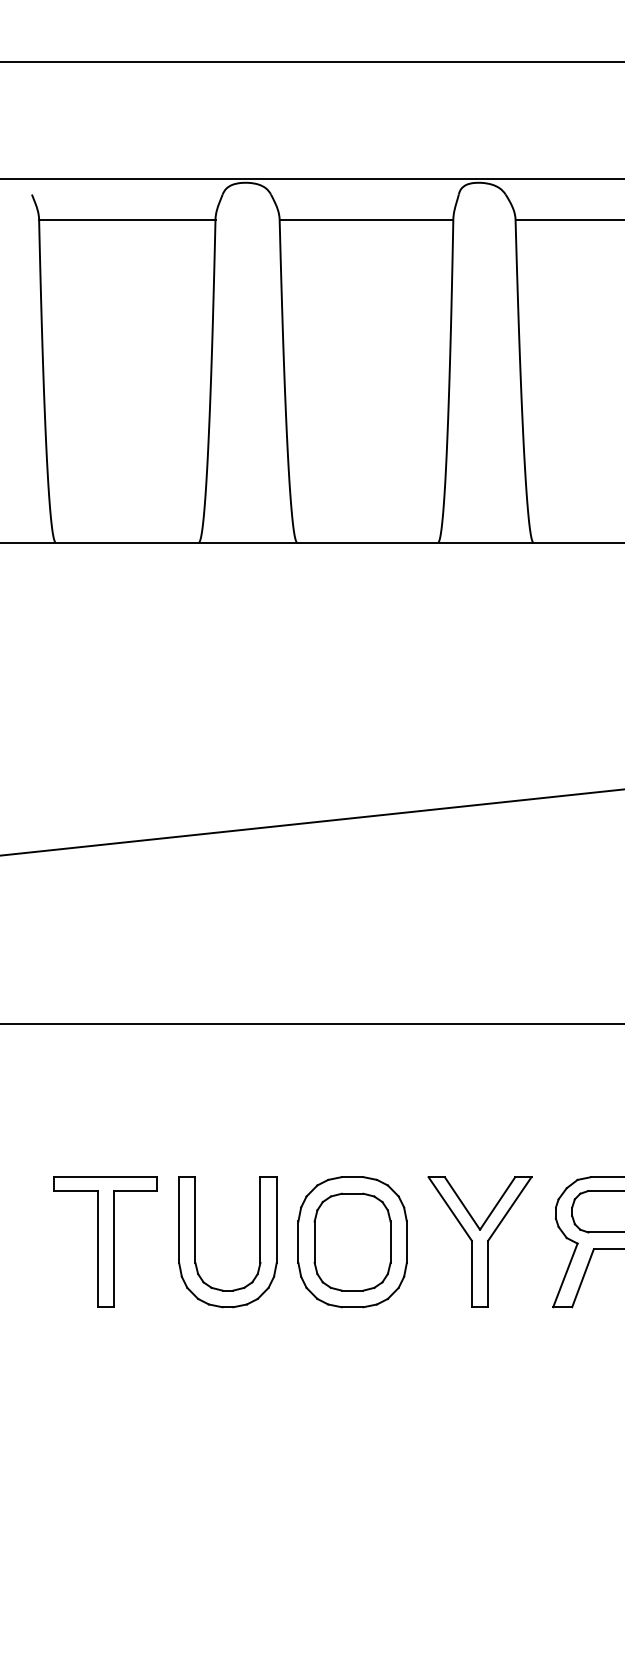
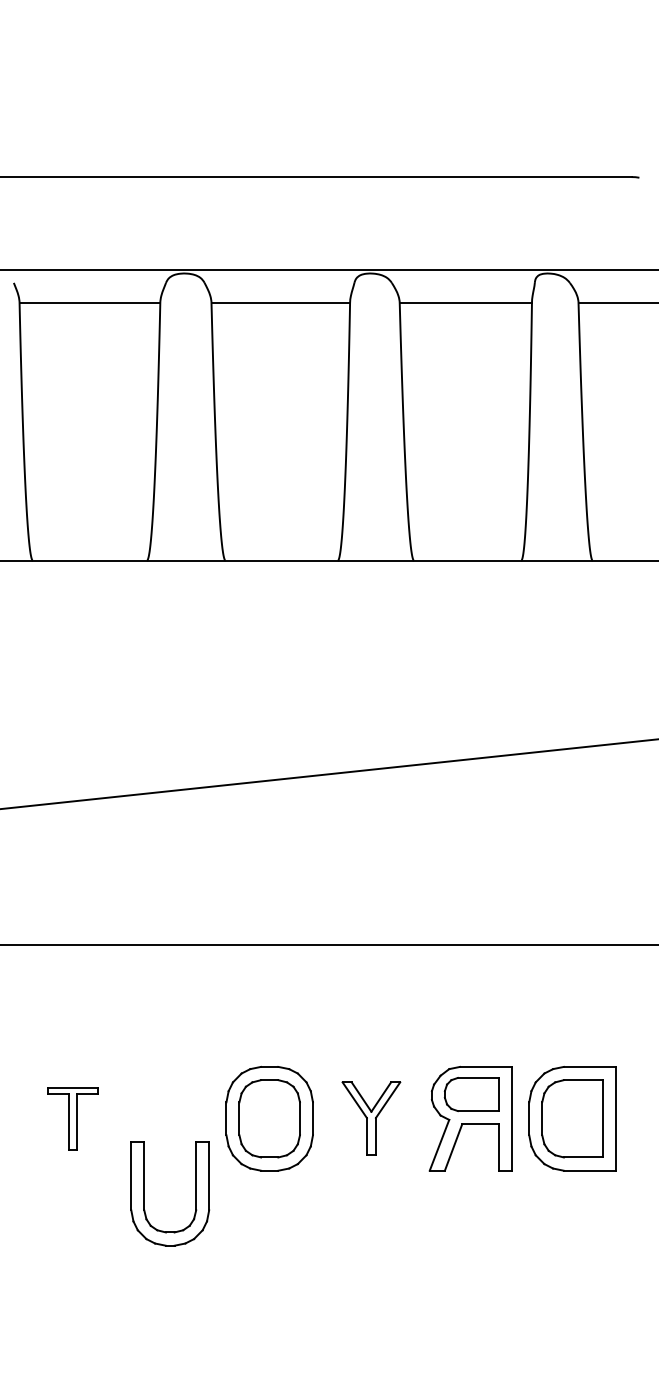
part: (105, 1241) -> (72, 1118), size x0.6
part: (259, 1241) -> (195, 1193), moved
part: (480, 1241) -> (371, 1118), size x0.7

